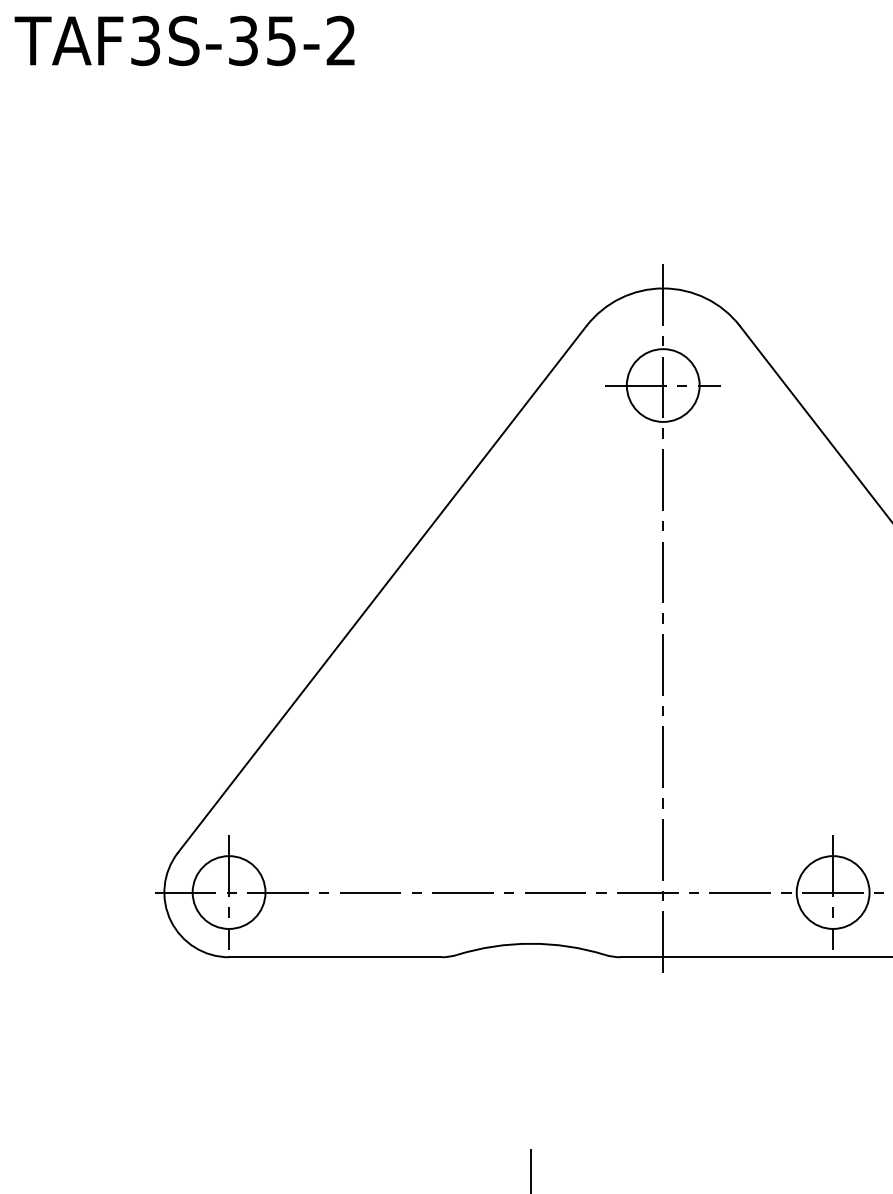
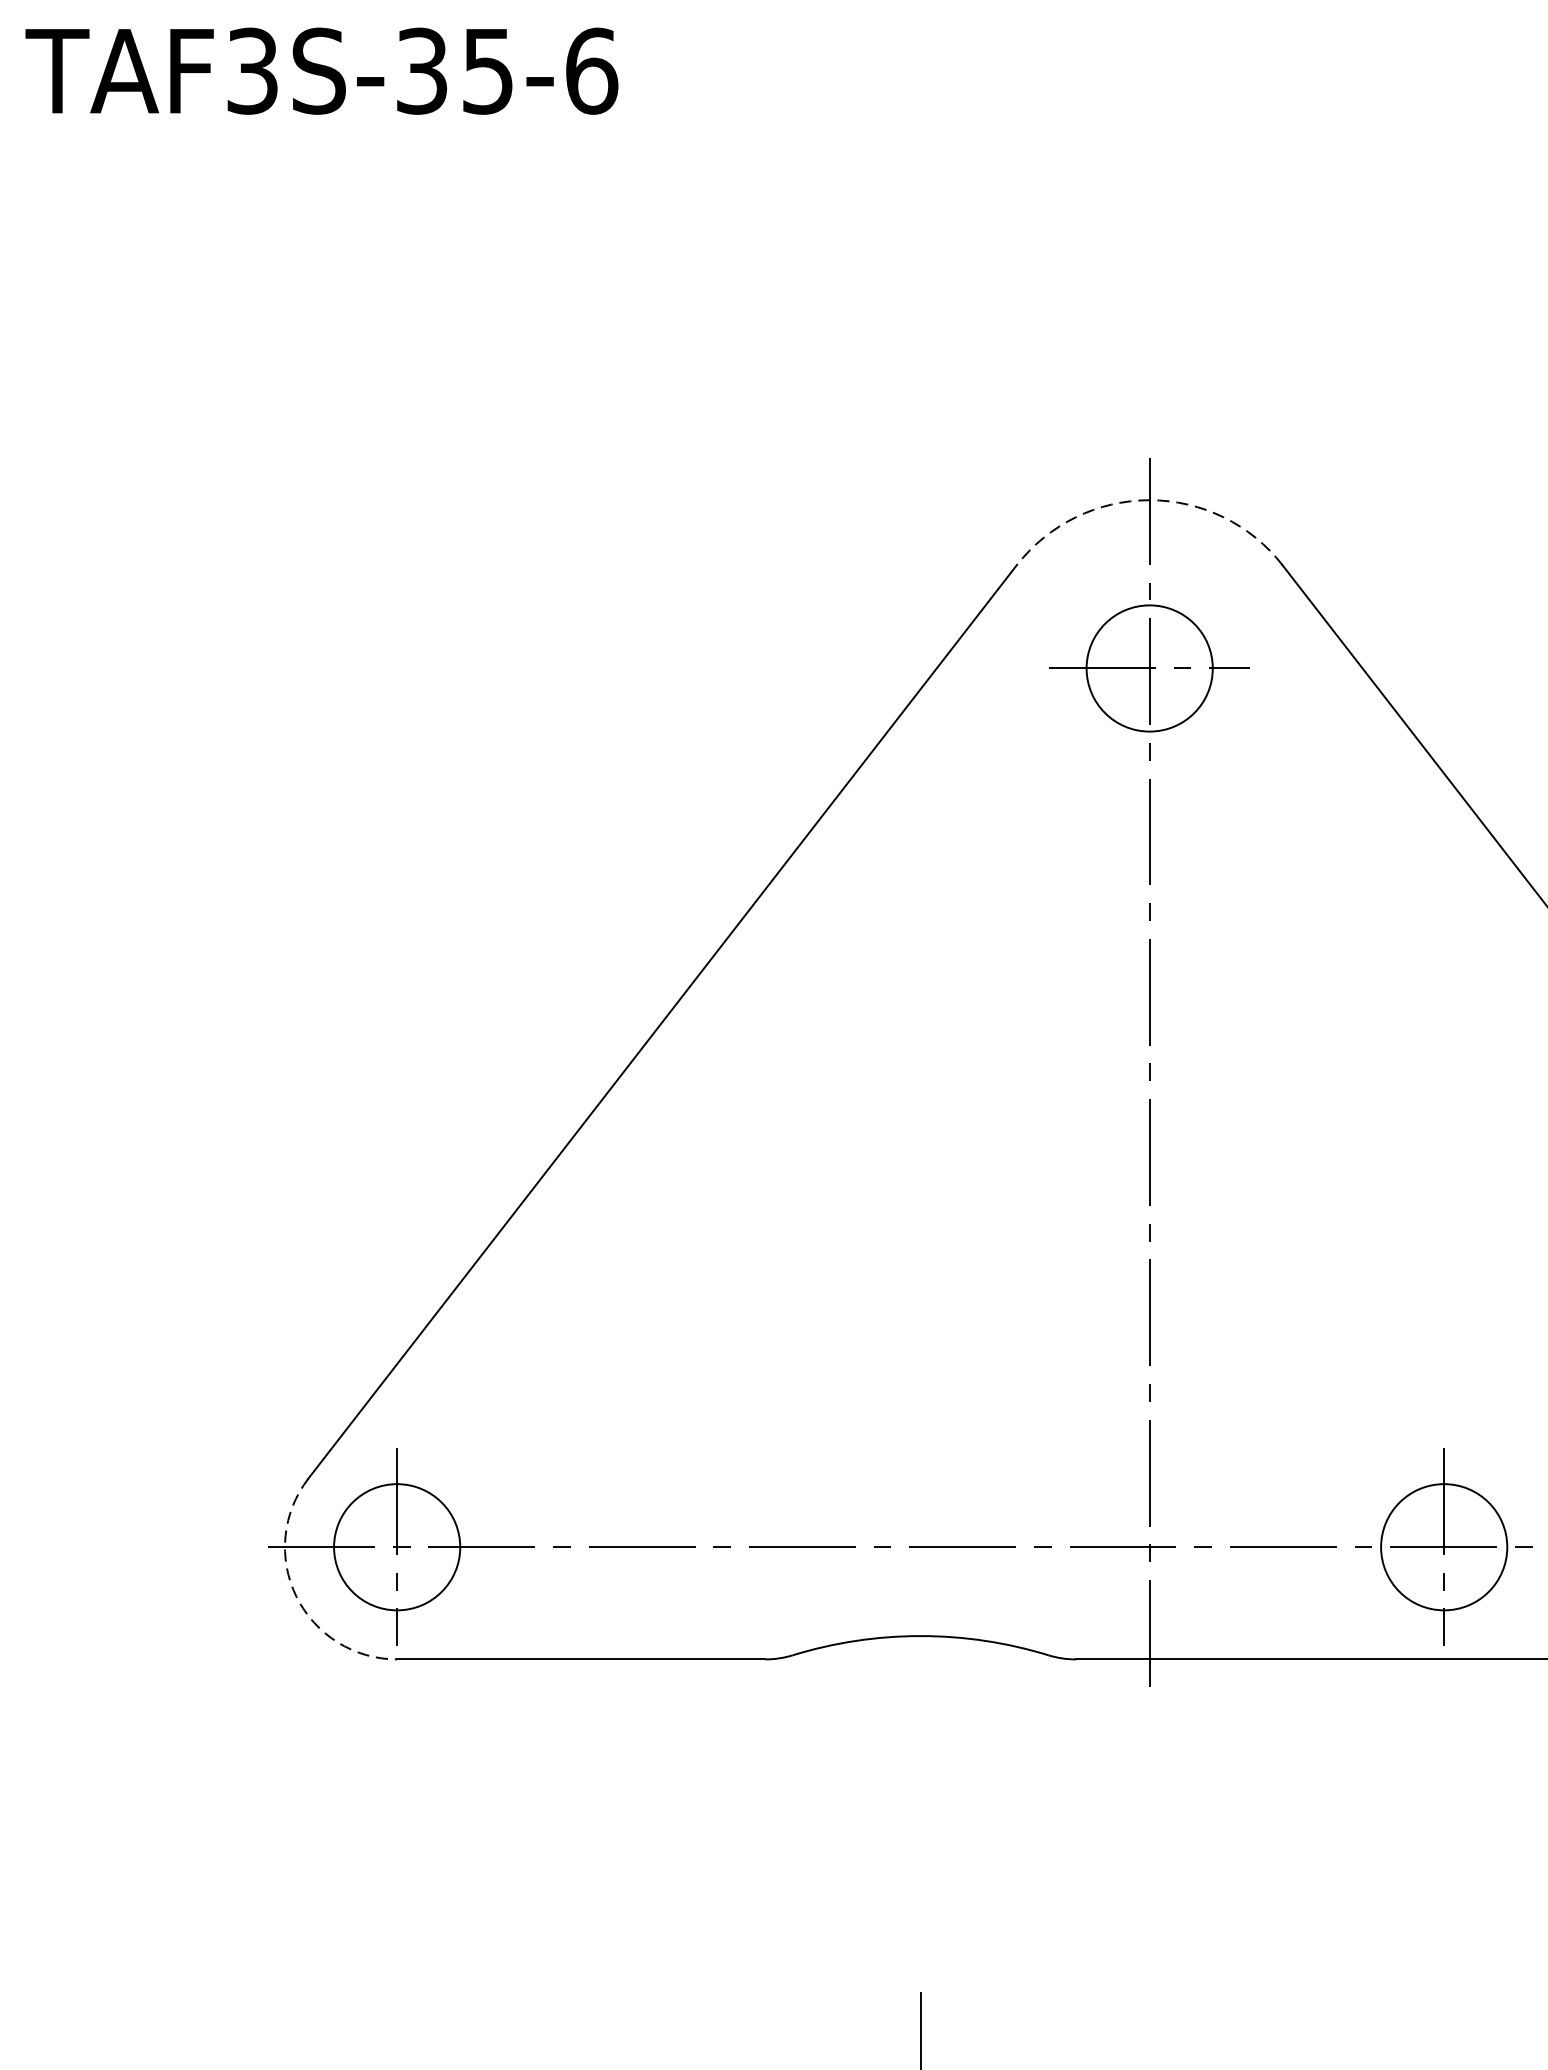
text: (341, 40) -> (592, 70), TAF3S-35-2 -> TAF3S-35-6
arc: (663, 288) -> (1150, 500), solid -> dashed
arc: (170, 921) -> (295, 1597), solid -> dashed

